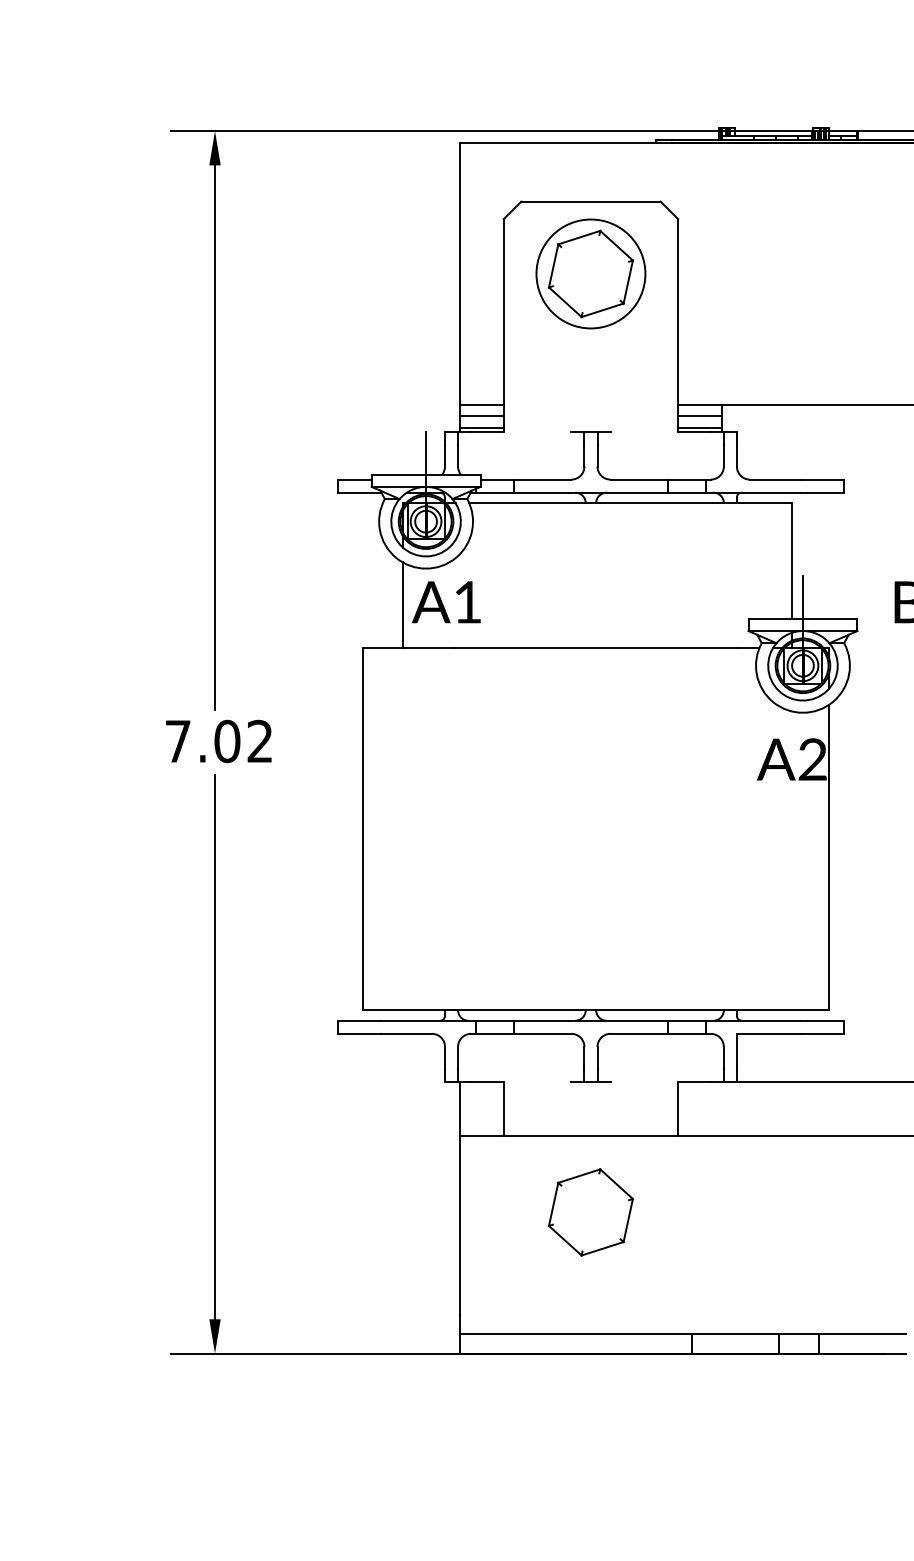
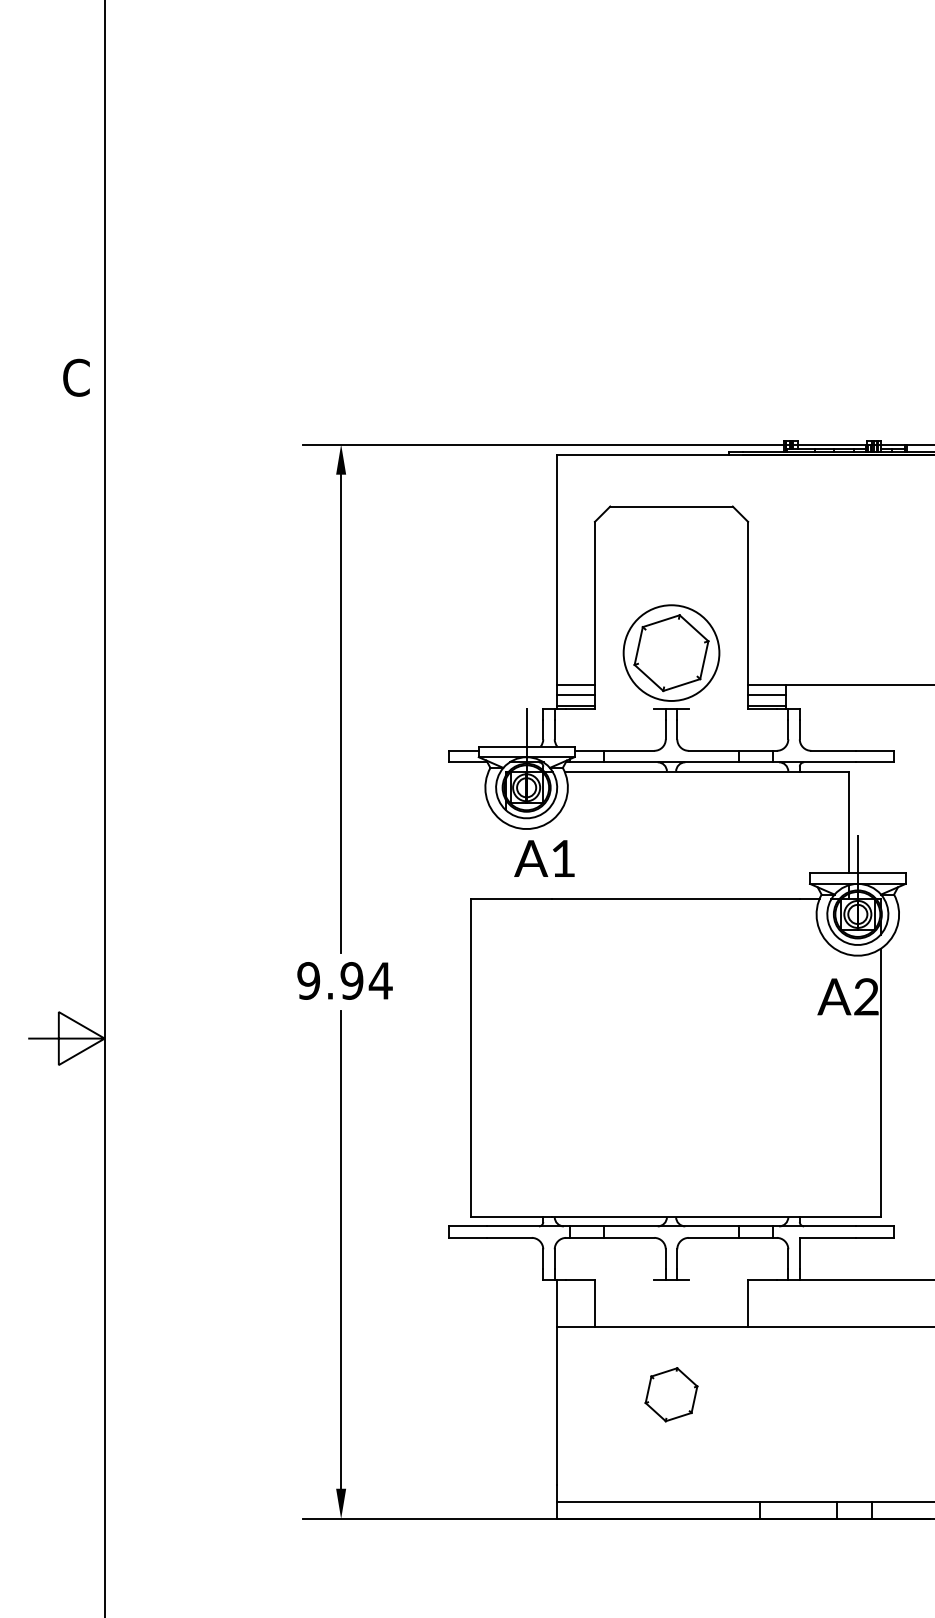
part: (590, 273) -> (671, 652), moved
line: (403, 605) -> (506, 861), removed
text: (218, 740) -> (344, 980), 7.02 -> 9.94
part: (590, 1212) -> (671, 1394), size x0.7

